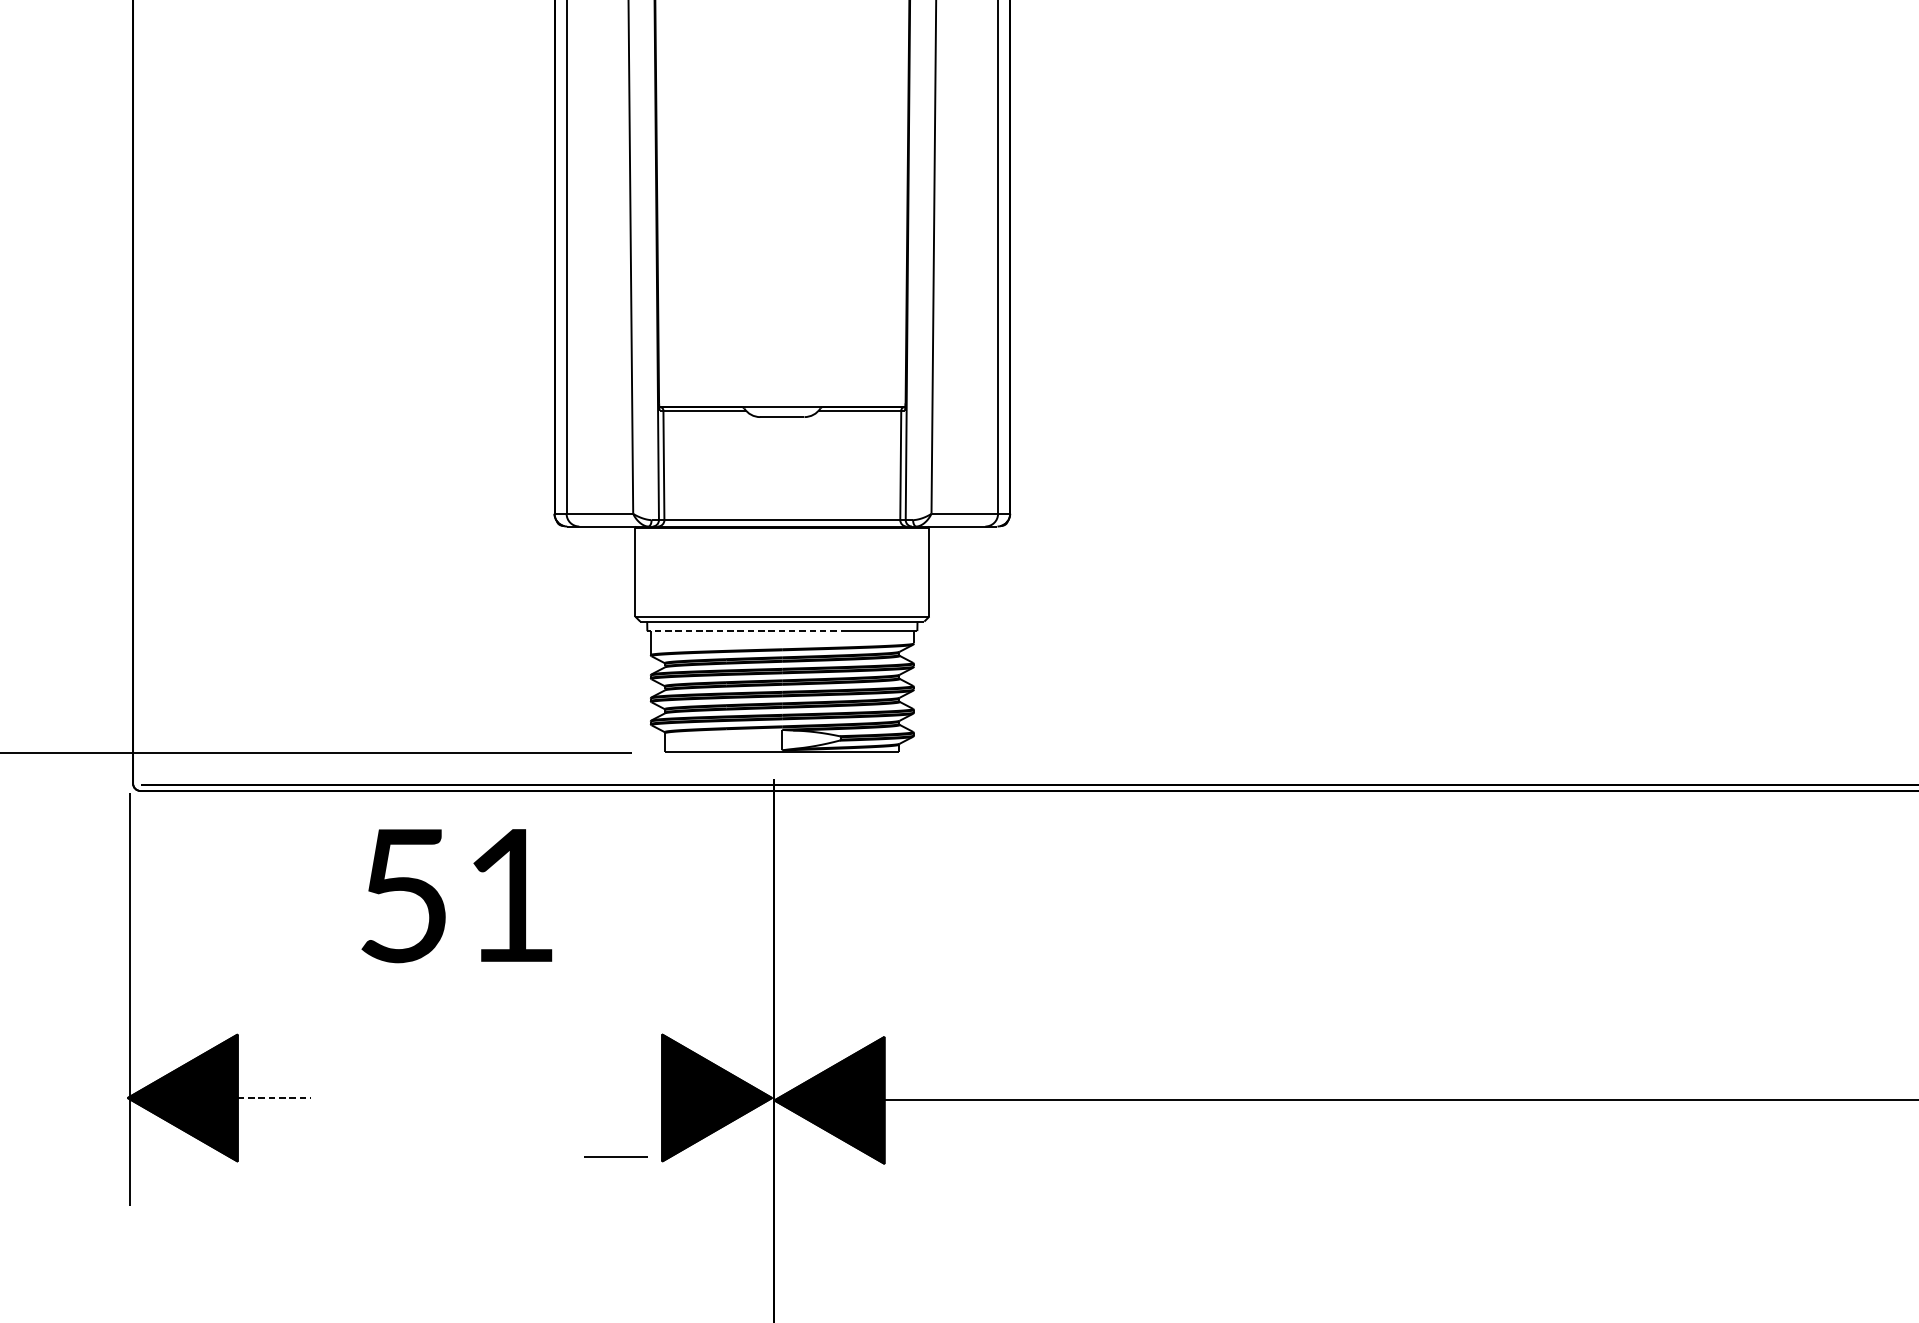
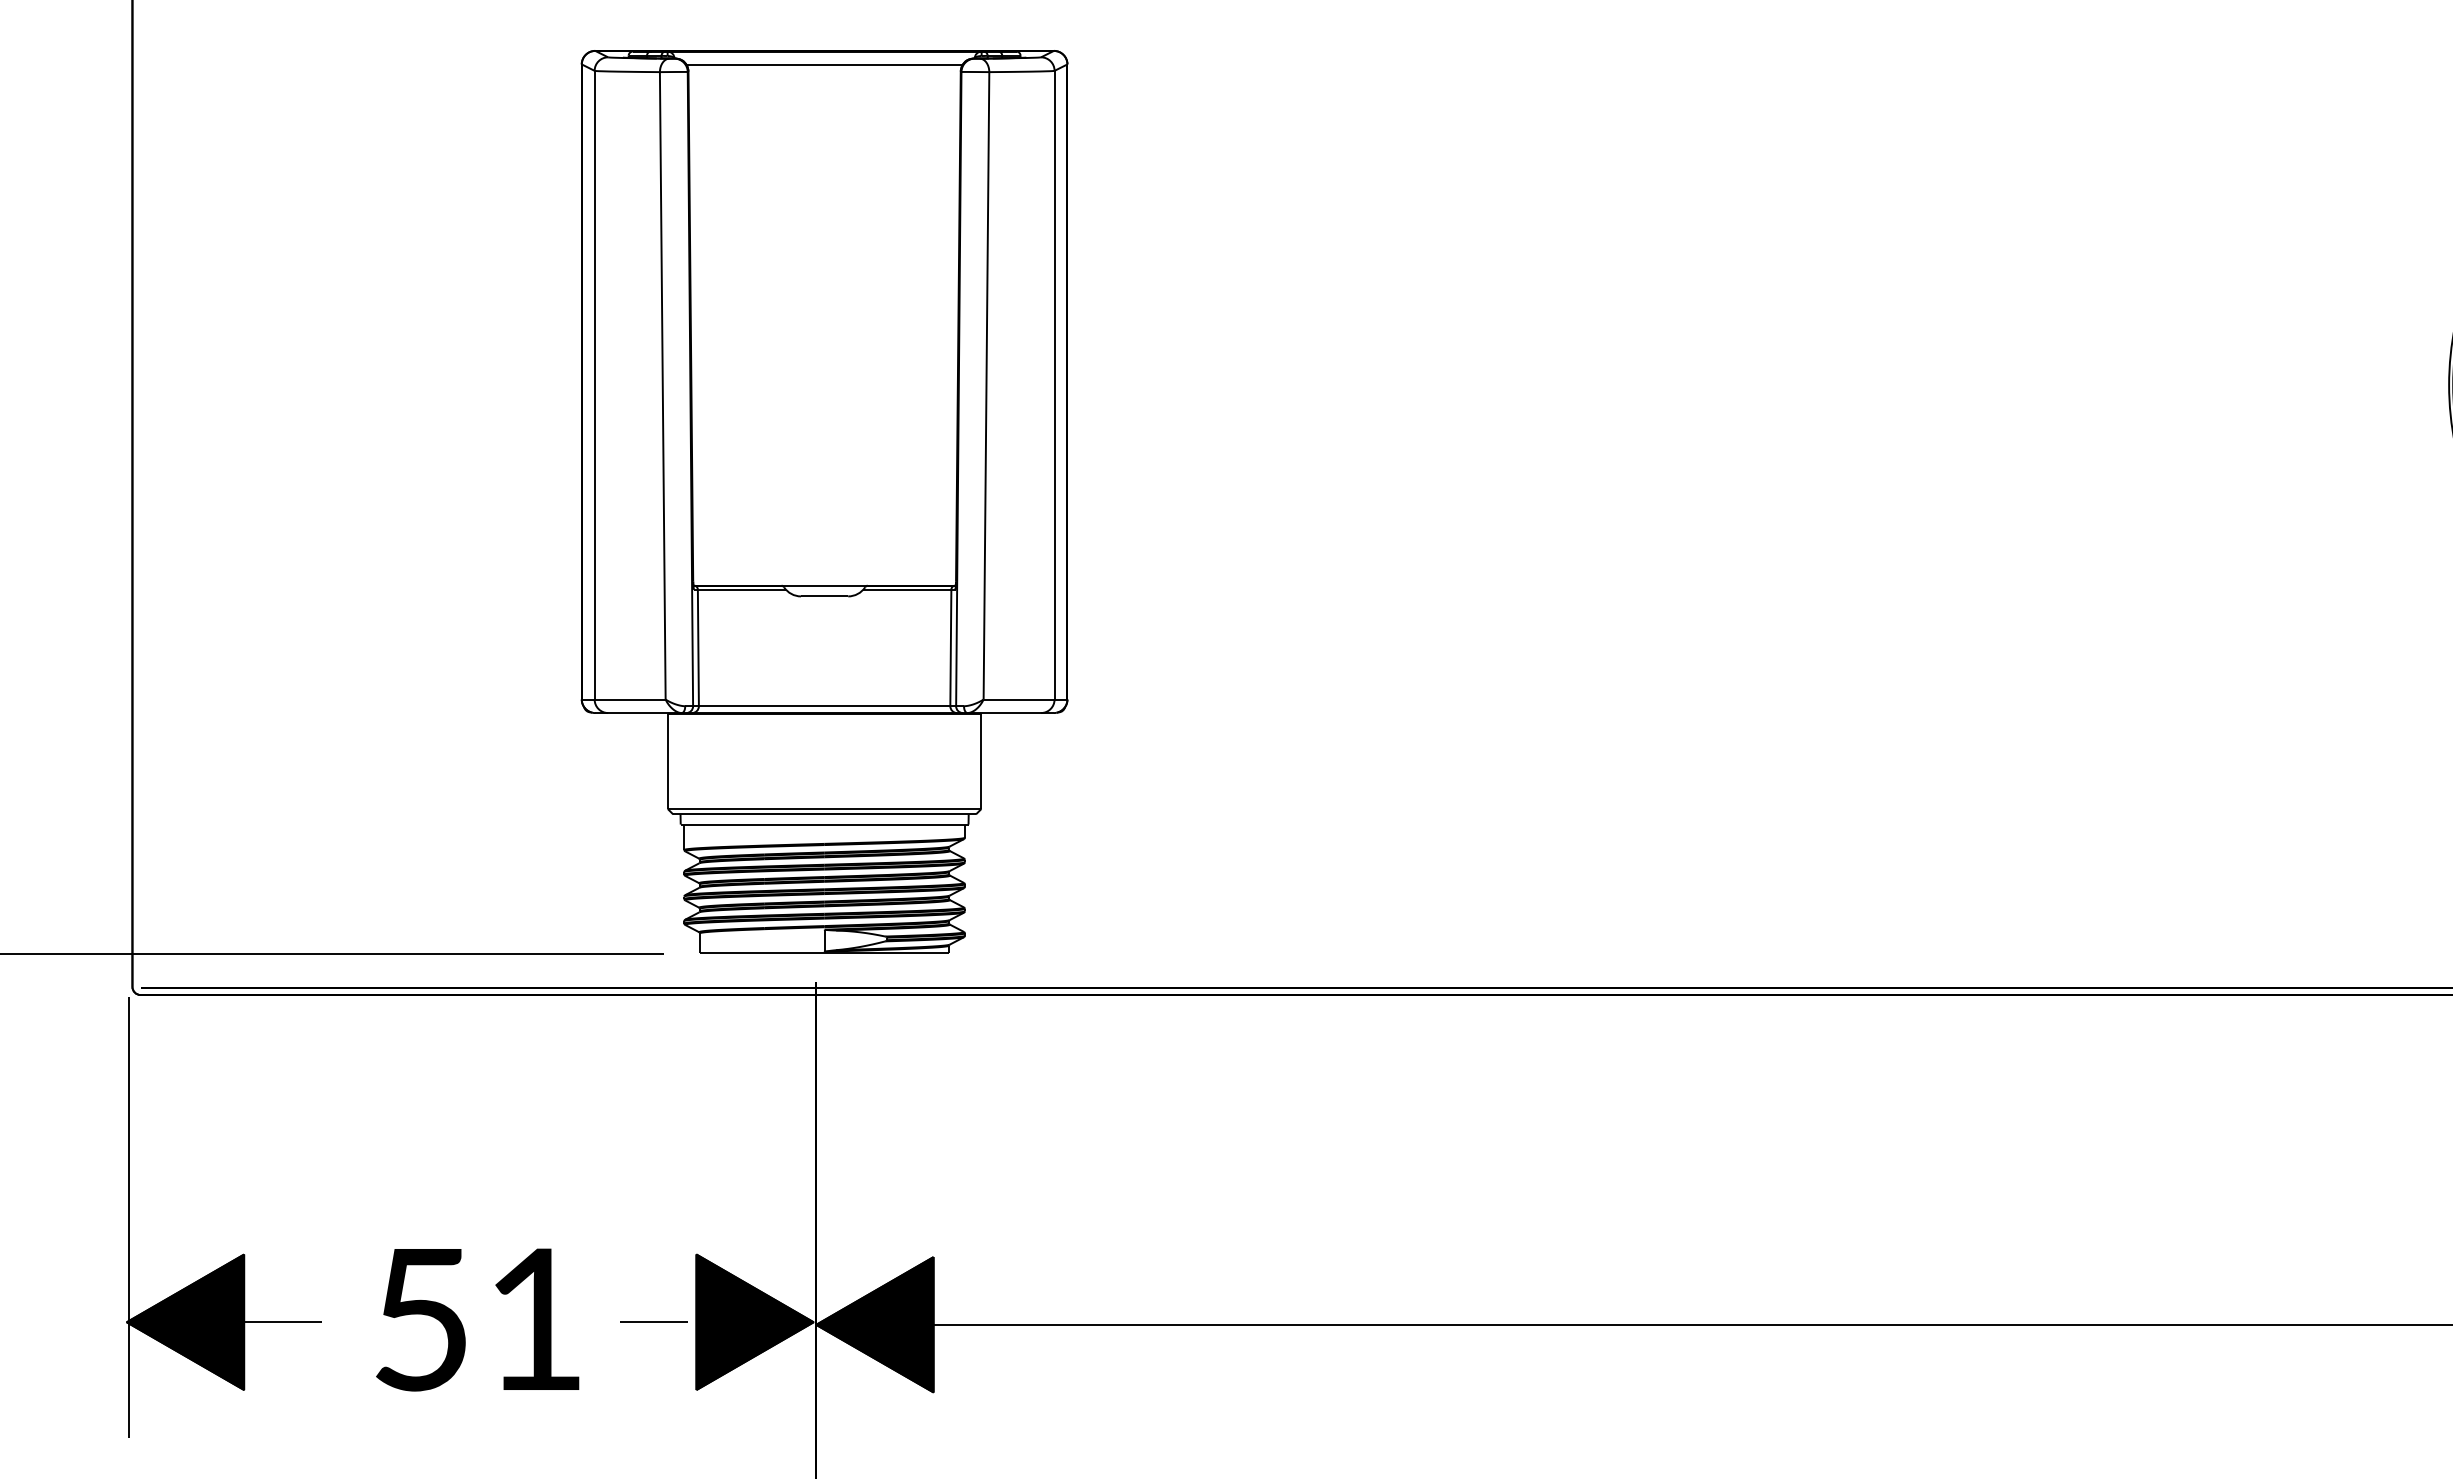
line: (746, 631) -> (786, 824), dashed -> solid
text: (456, 895) -> (477, 1319), moved
line: (273, 1098) -> (282, 1322), dashed -> solid
line: (615, 1156) -> (653, 1321), moved

